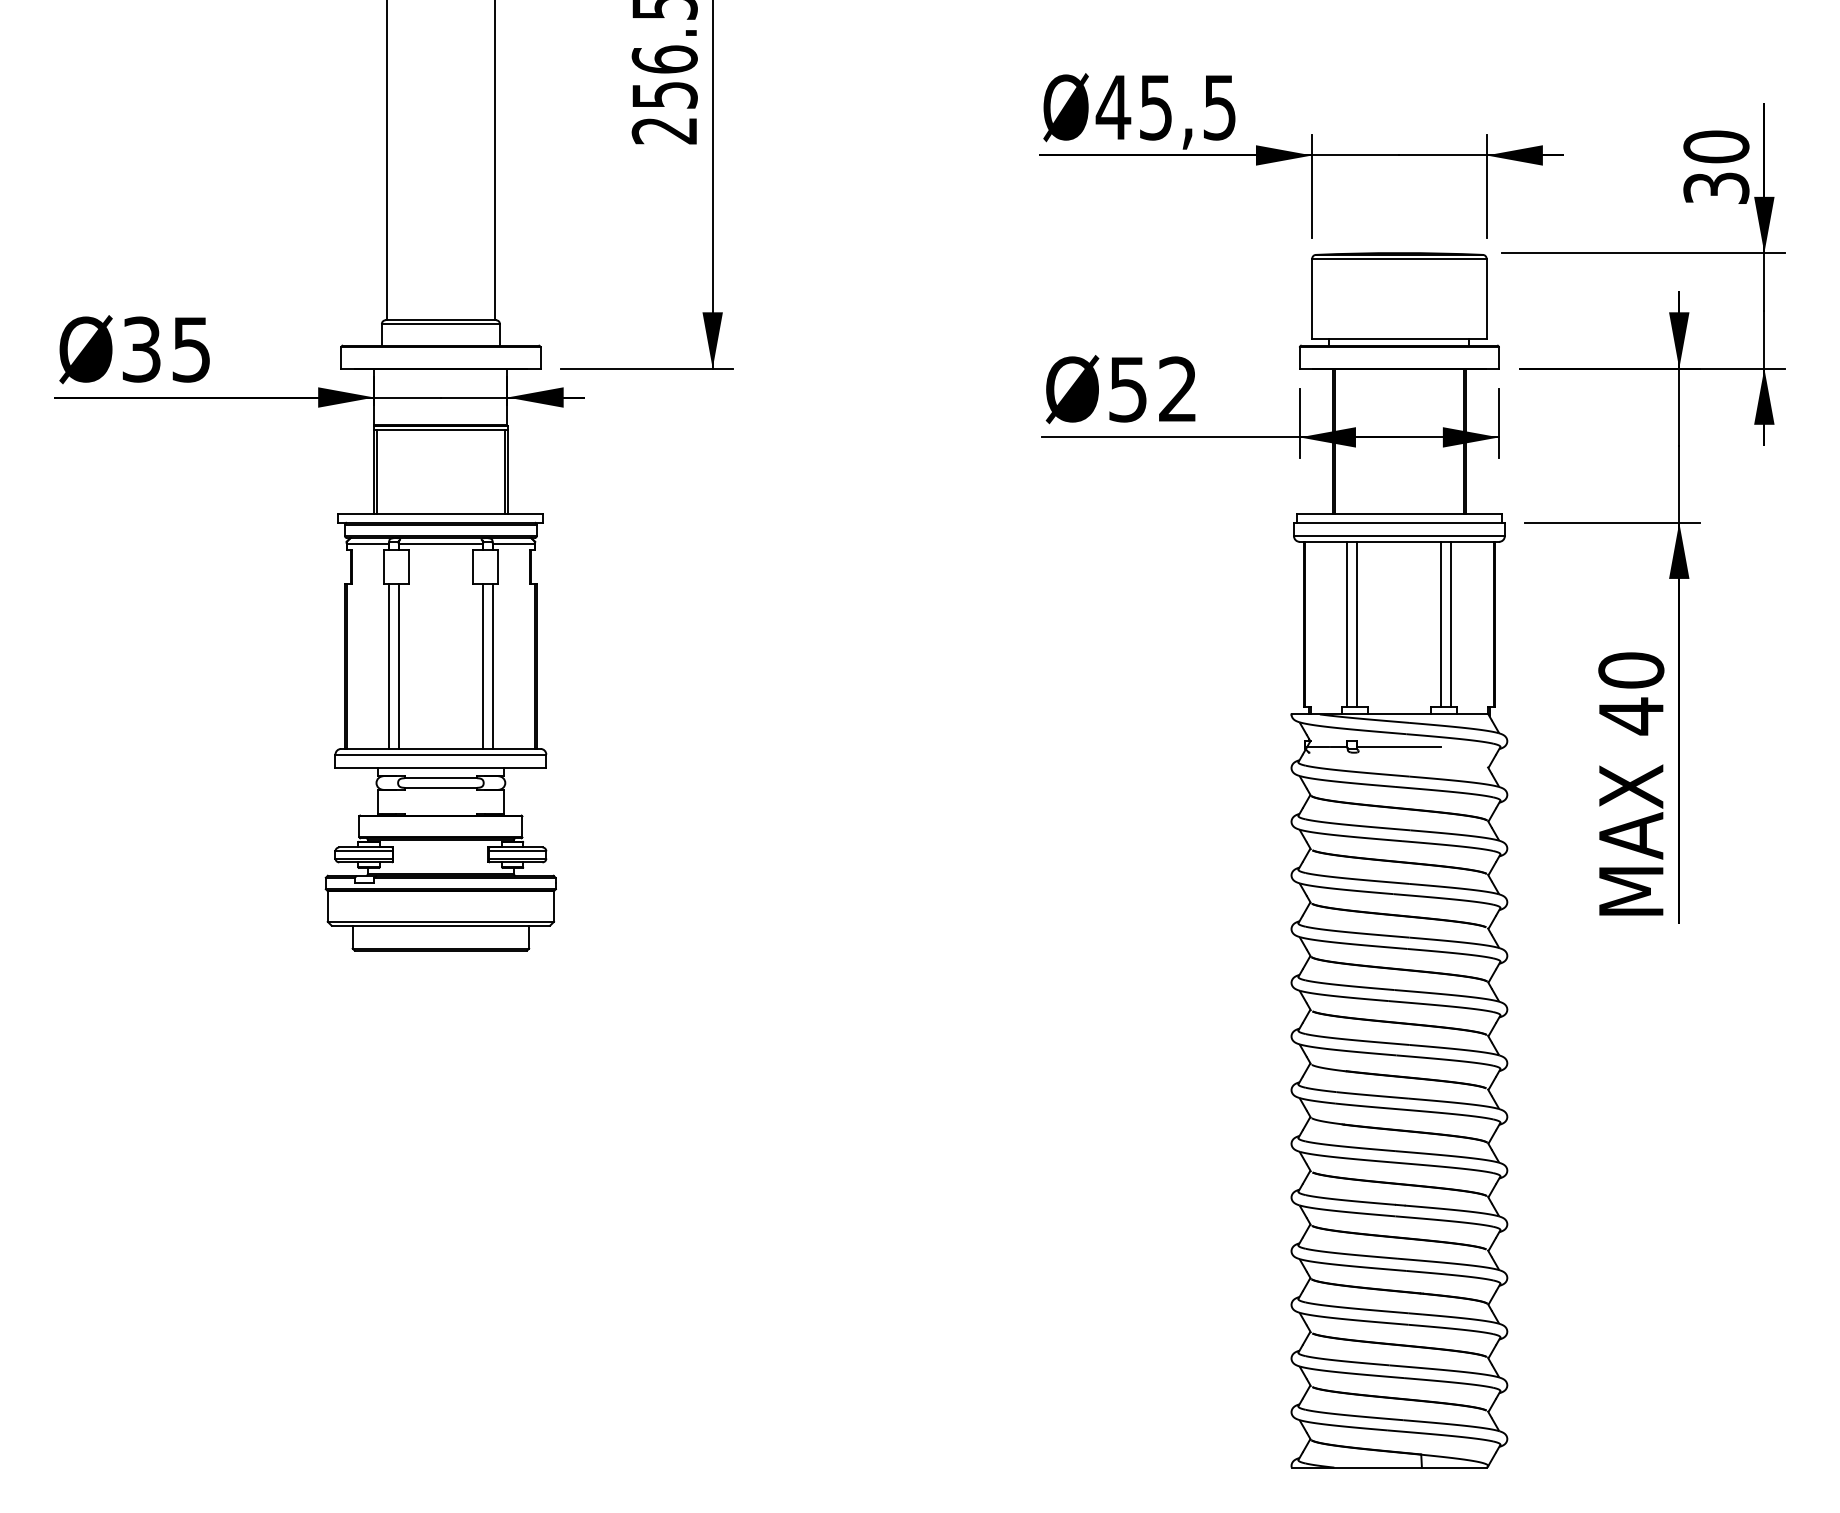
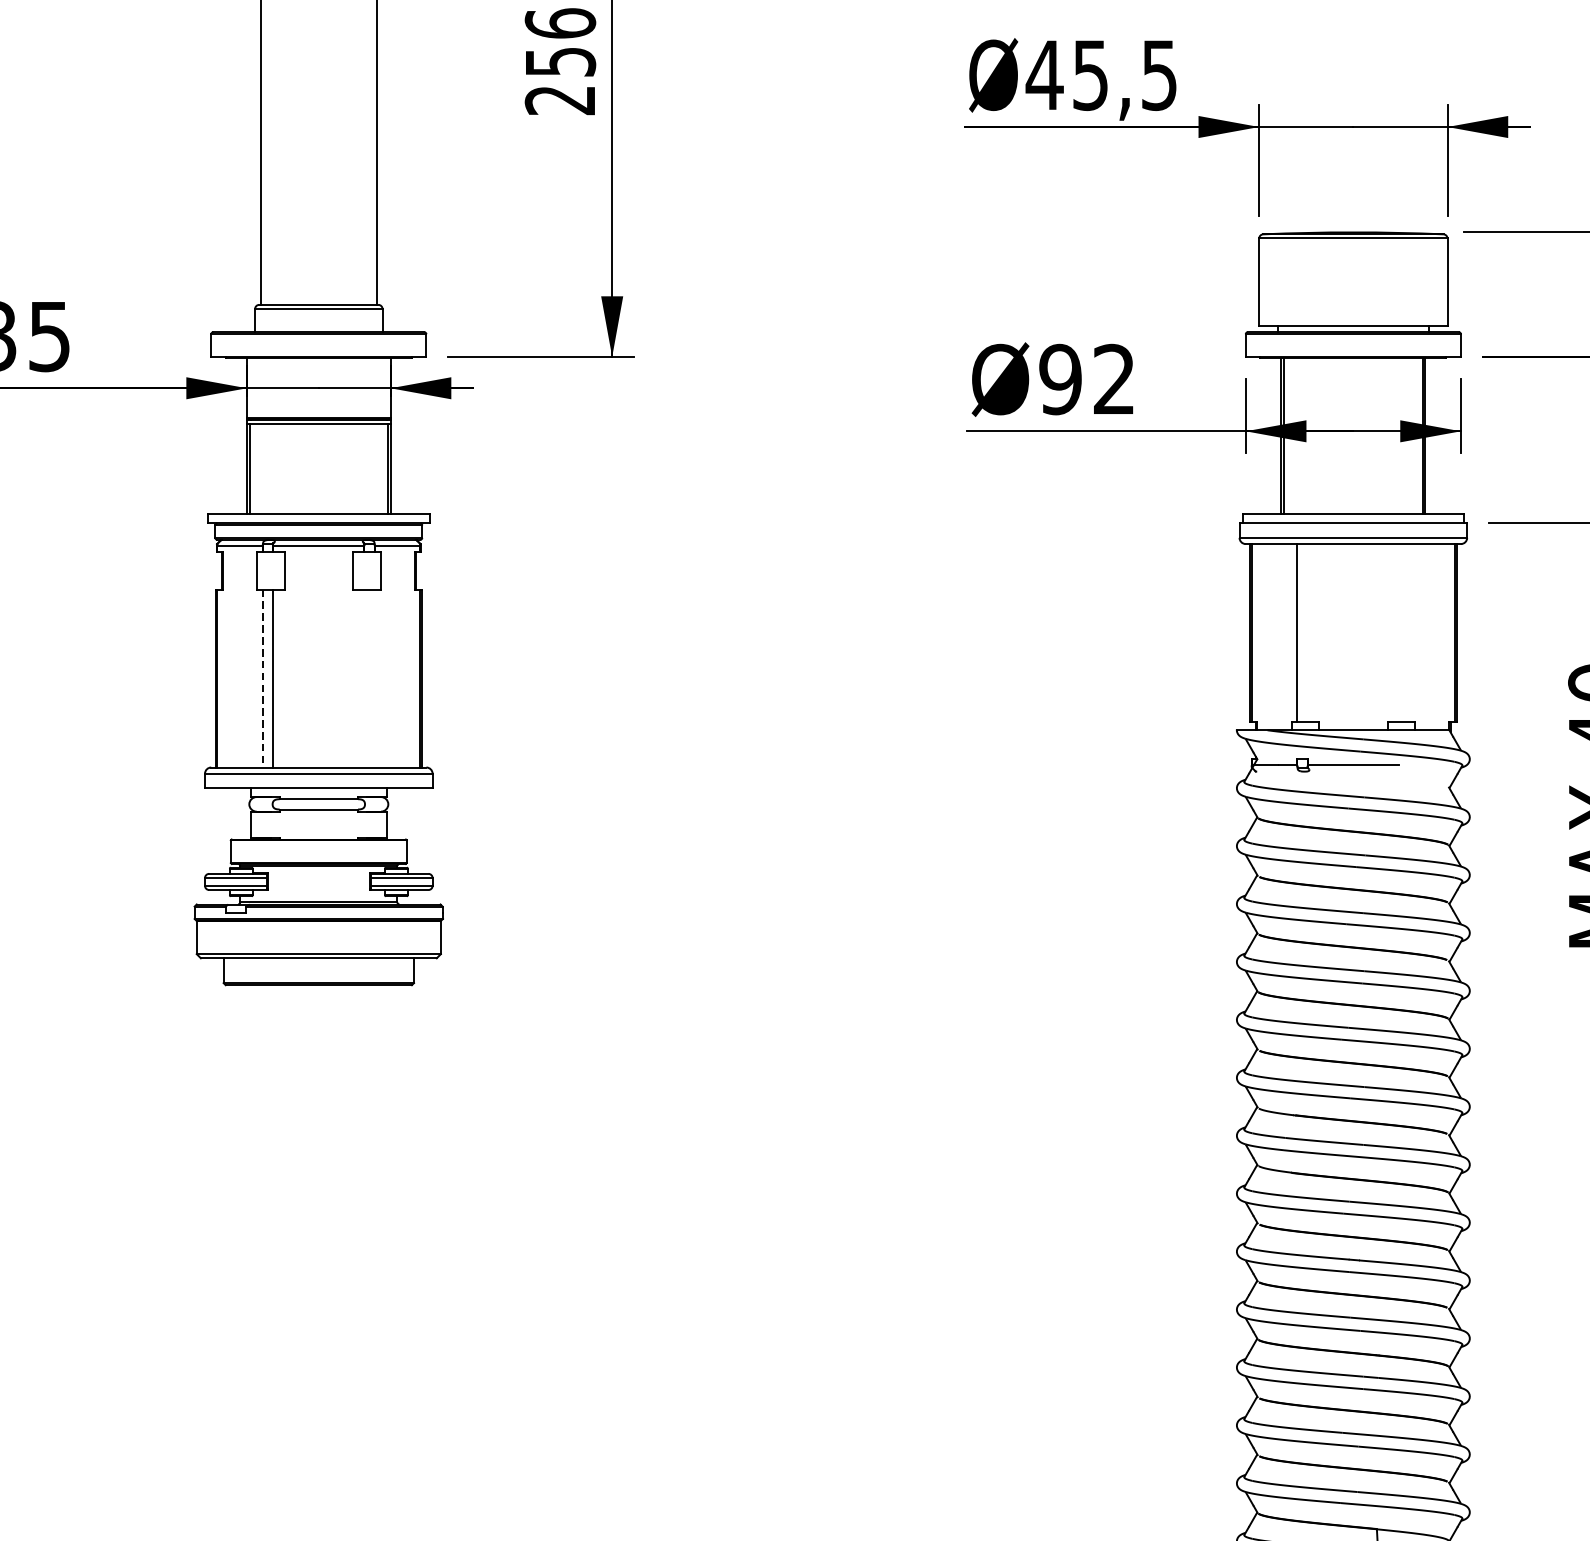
text: (1127, 389) -> (1059, 379), Ø52 -> Ø92
line: (1357, 623) -> (1308, 632), removed
line: (1441, 623) -> (1398, 632), removed
line: (1451, 623) -> (1409, 632), removed
line: (388, 666) -> (262, 678), solid -> dashed
line: (482, 666) -> (363, 678), removed
line: (492, 666) -> (374, 678), removed

